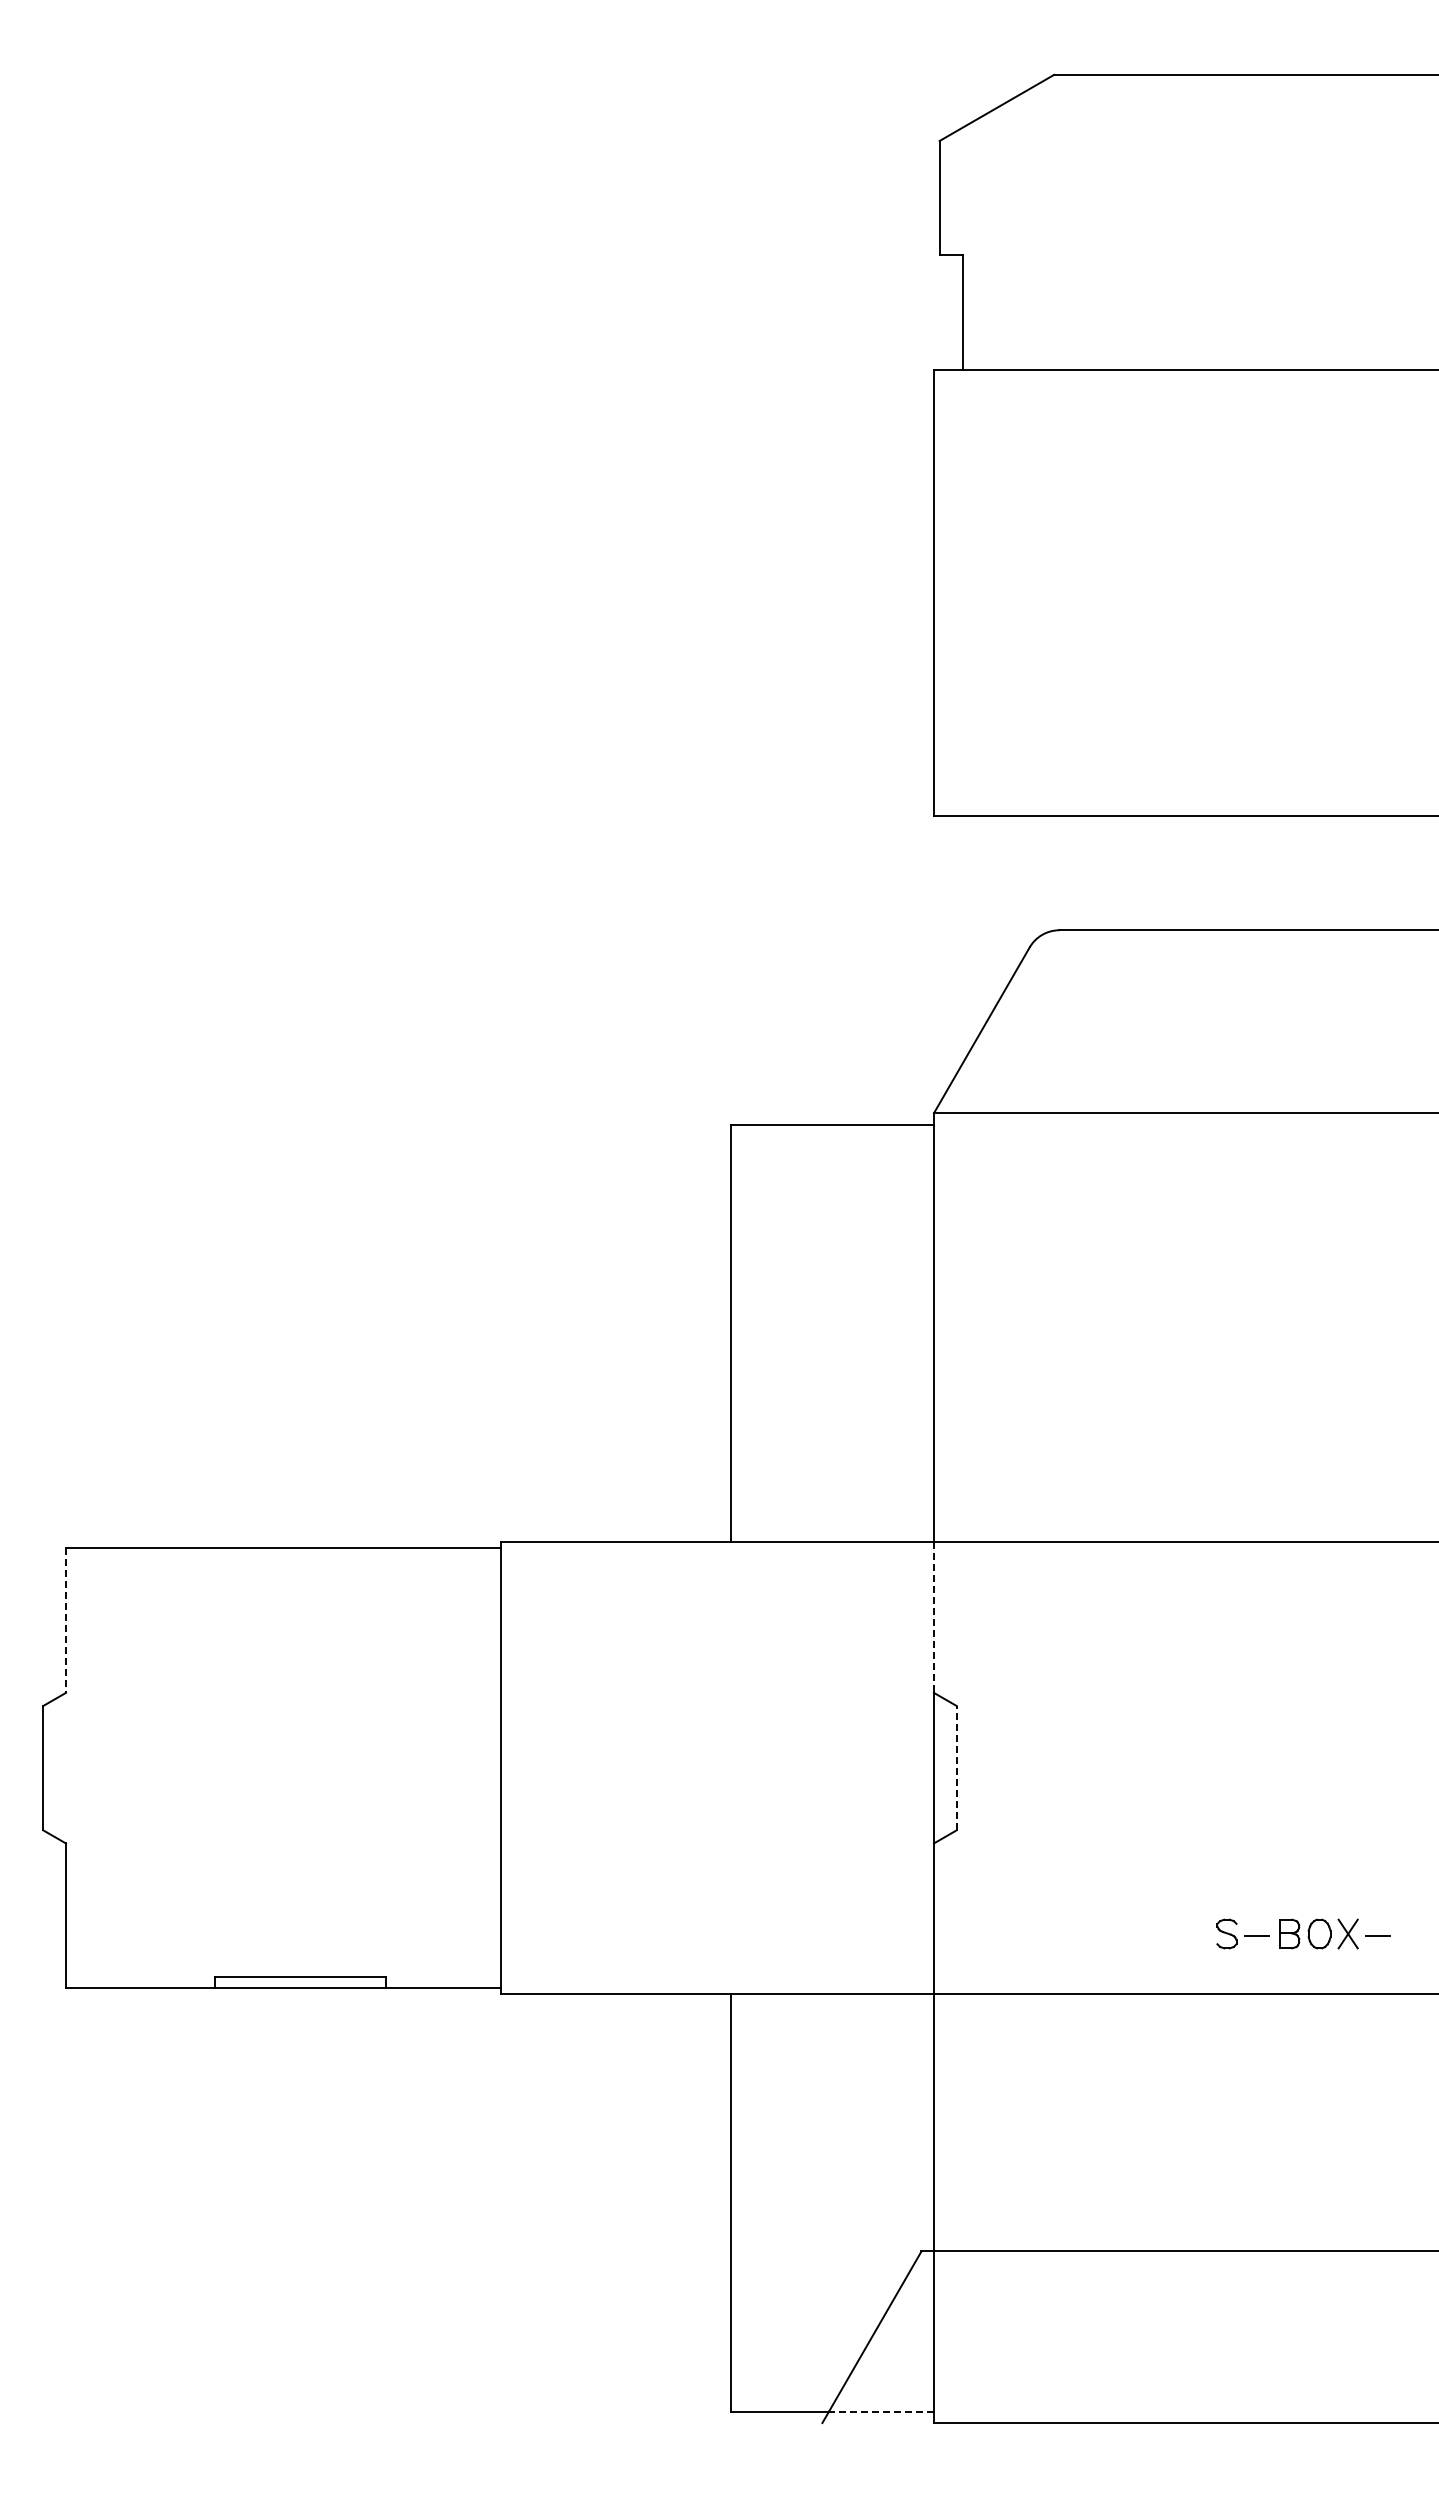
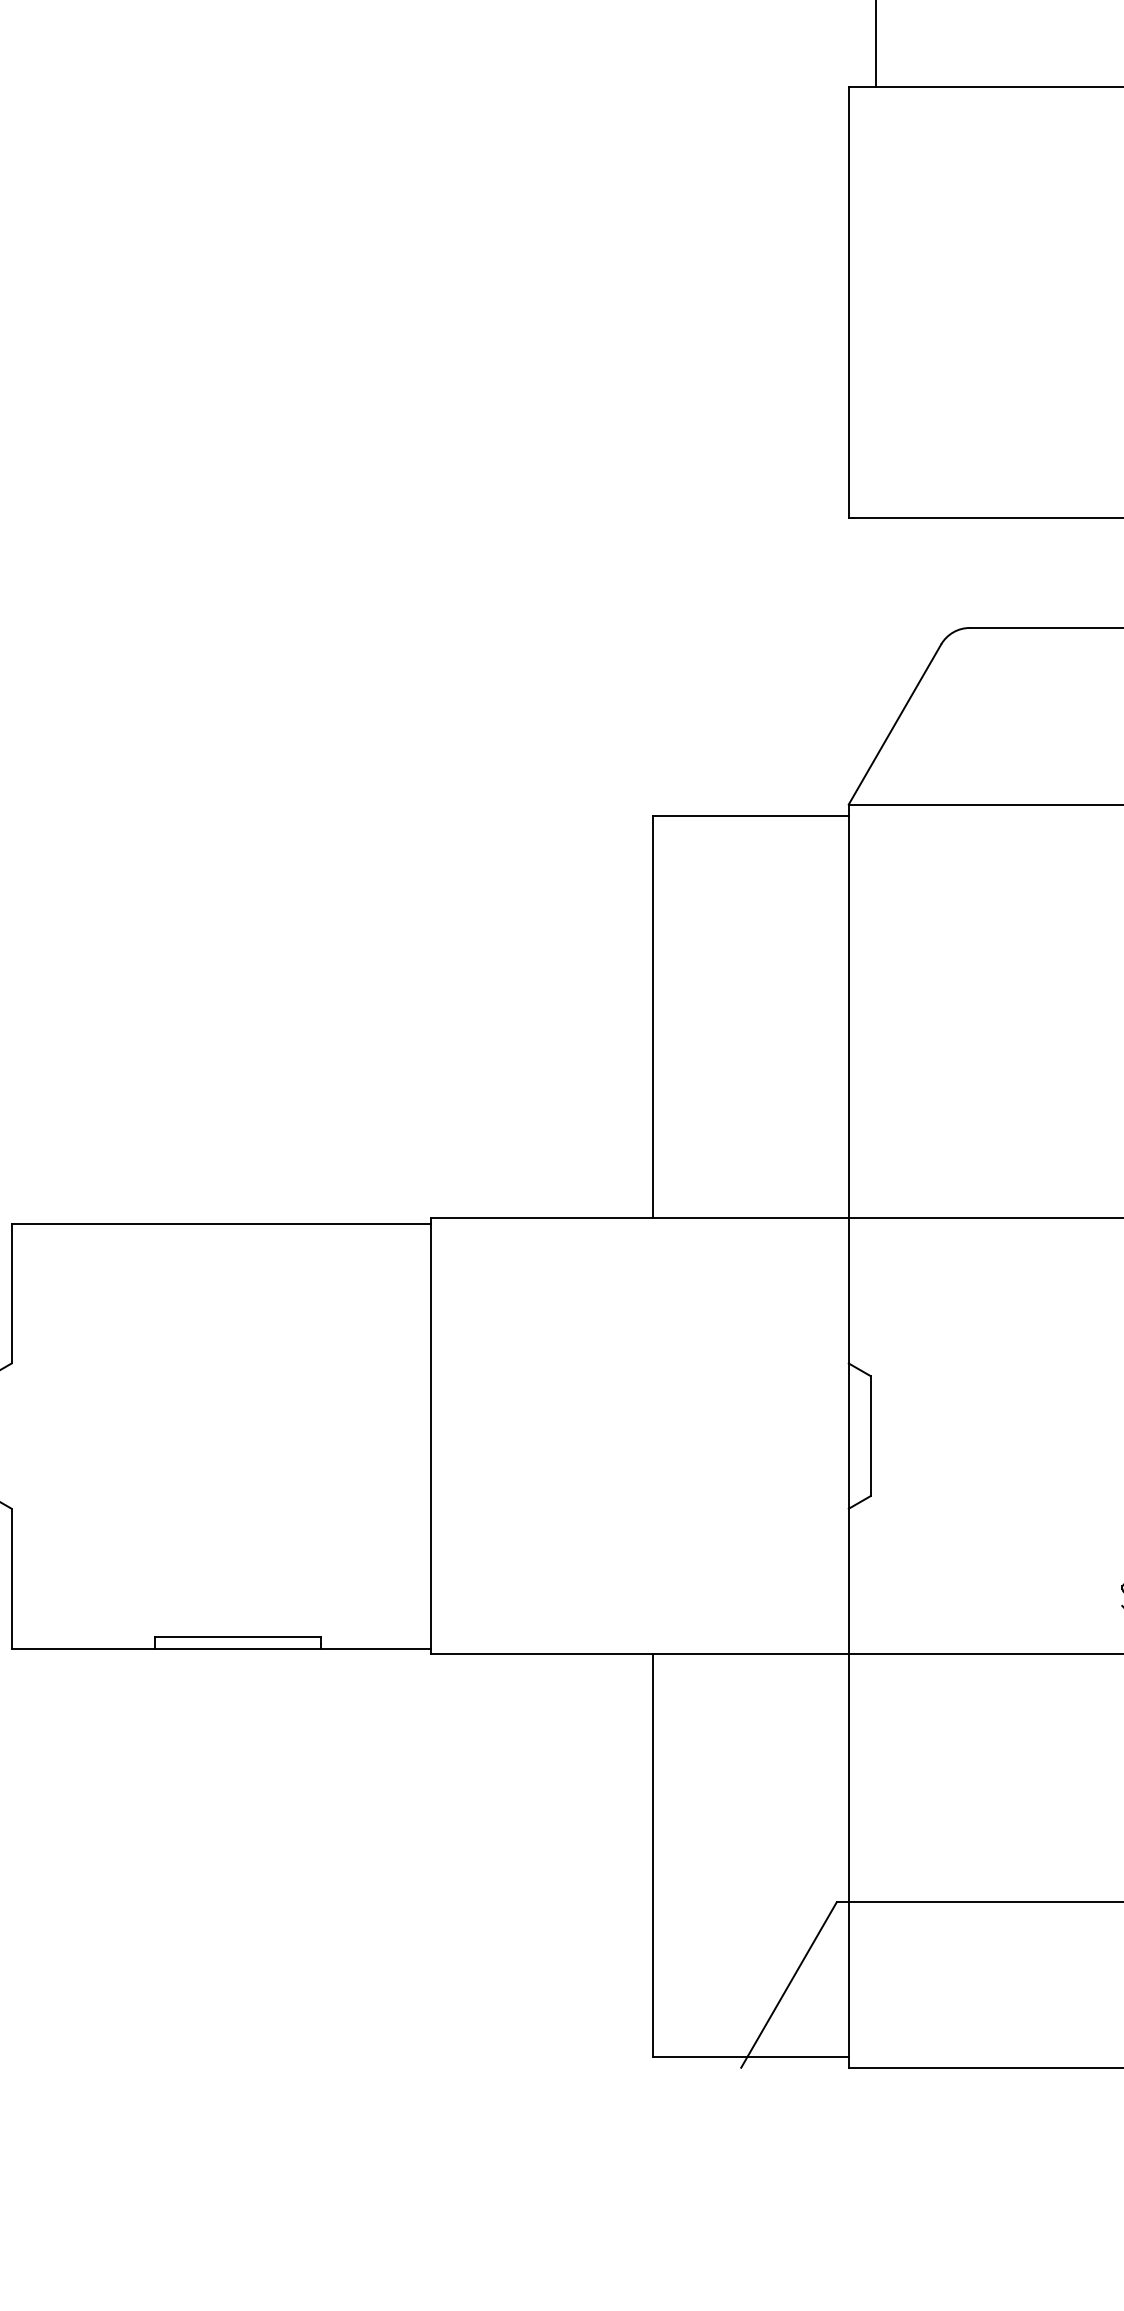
line: (933, 1618) -> (848, 1291), dashed -> solid
line: (66, 1620) -> (12, 1293), dashed -> solid
line: (956, 1767) -> (870, 1435), dashed -> solid
line: (880, 2411) -> (797, 2056), dashed -> solid

